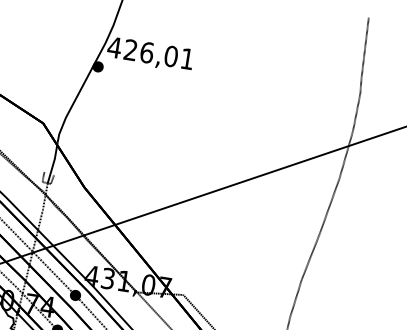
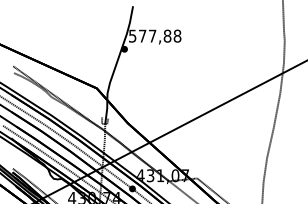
text: (150, 52) -> (154, 35), 426,01 -> 577,88

